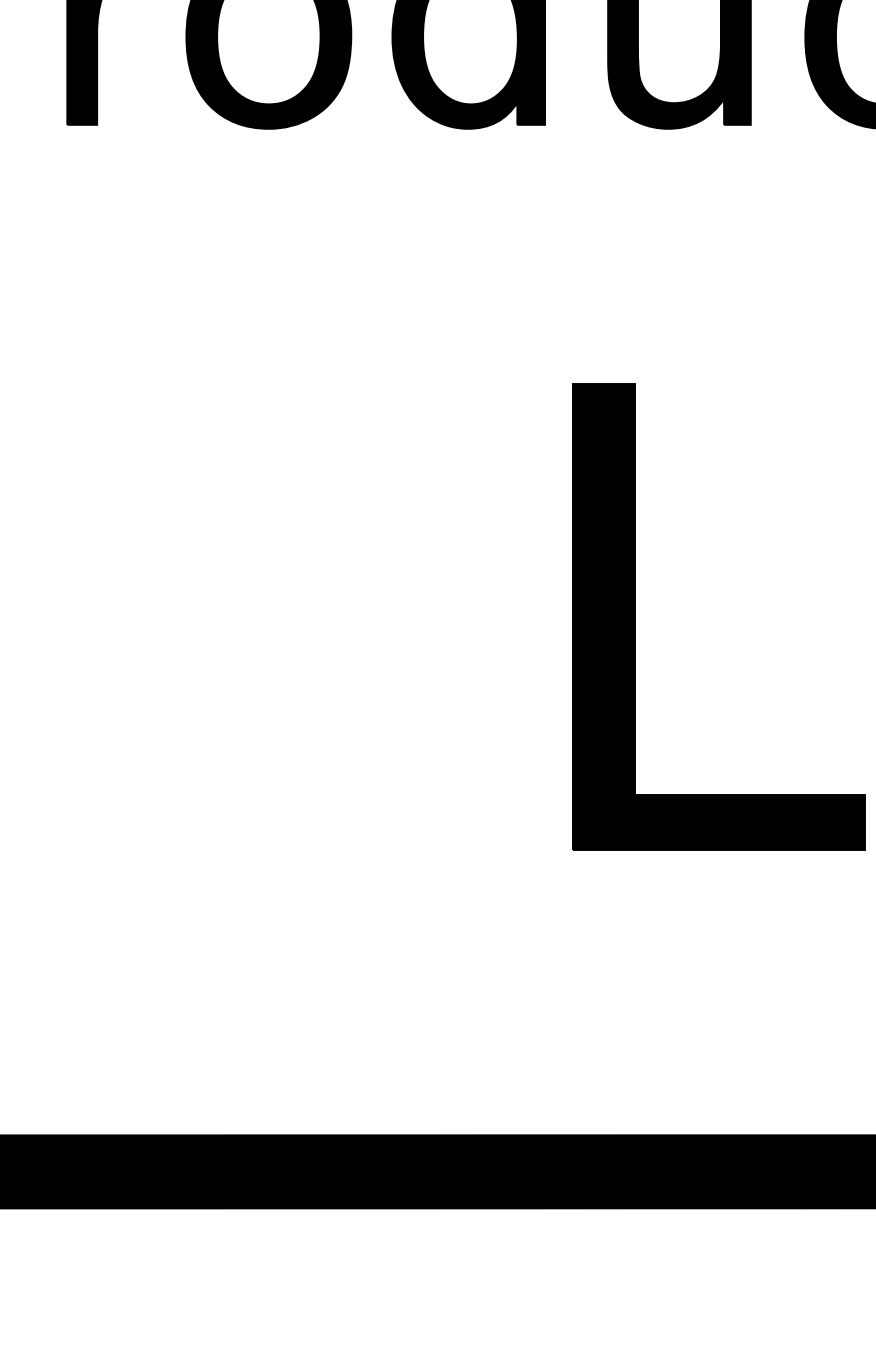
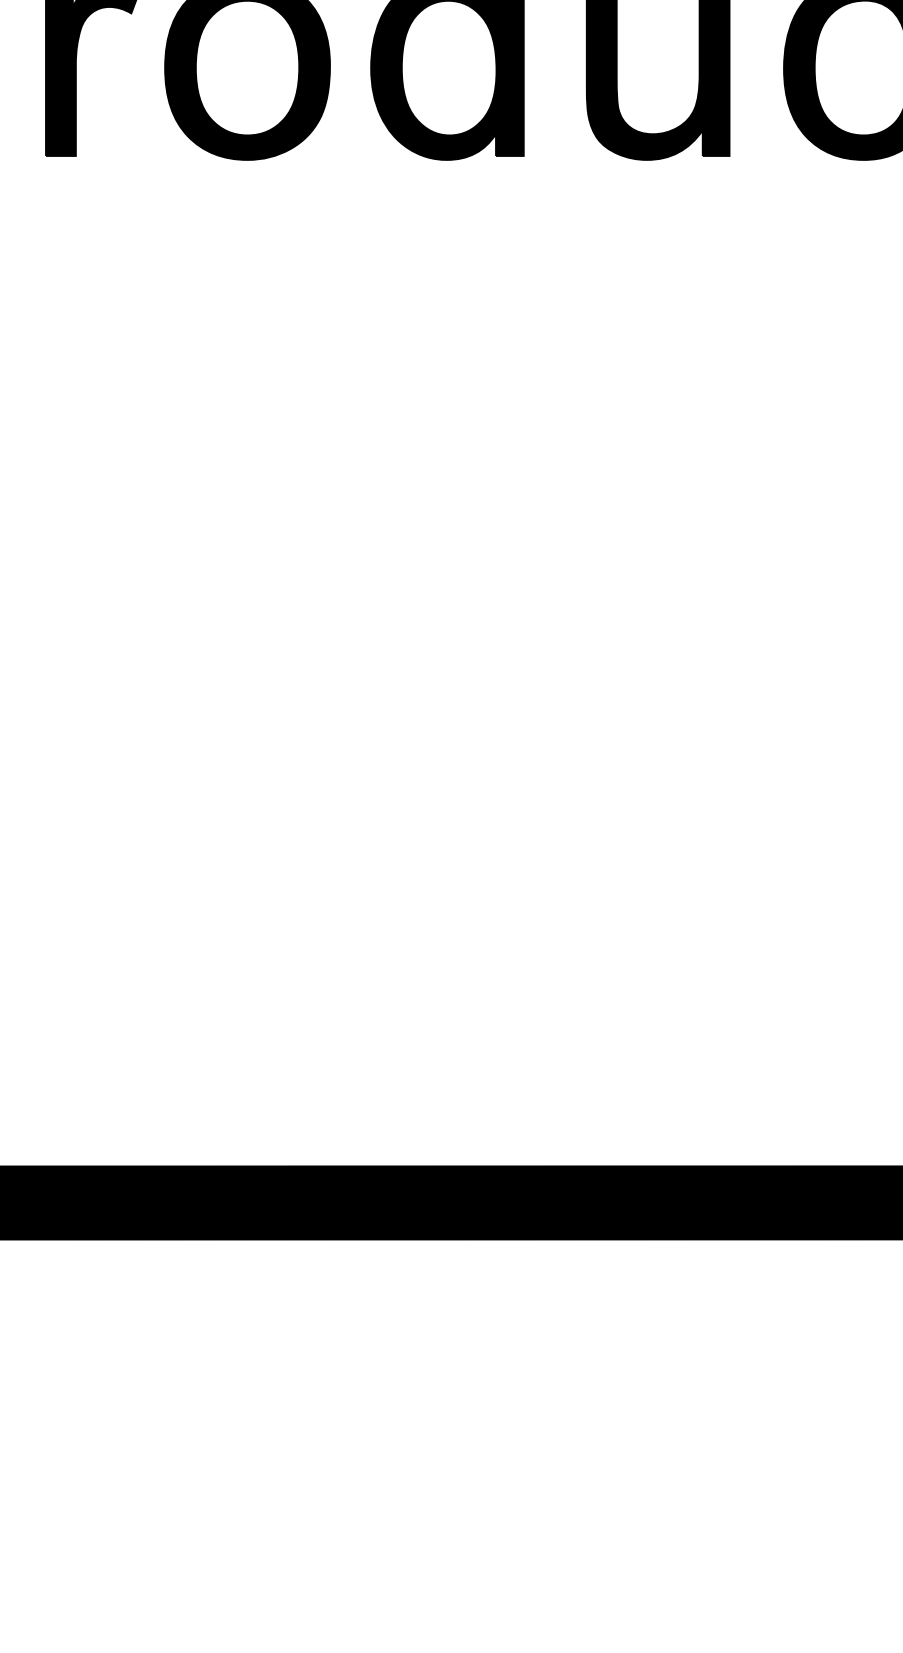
part: (634, 617) -> (613, 648), removed

